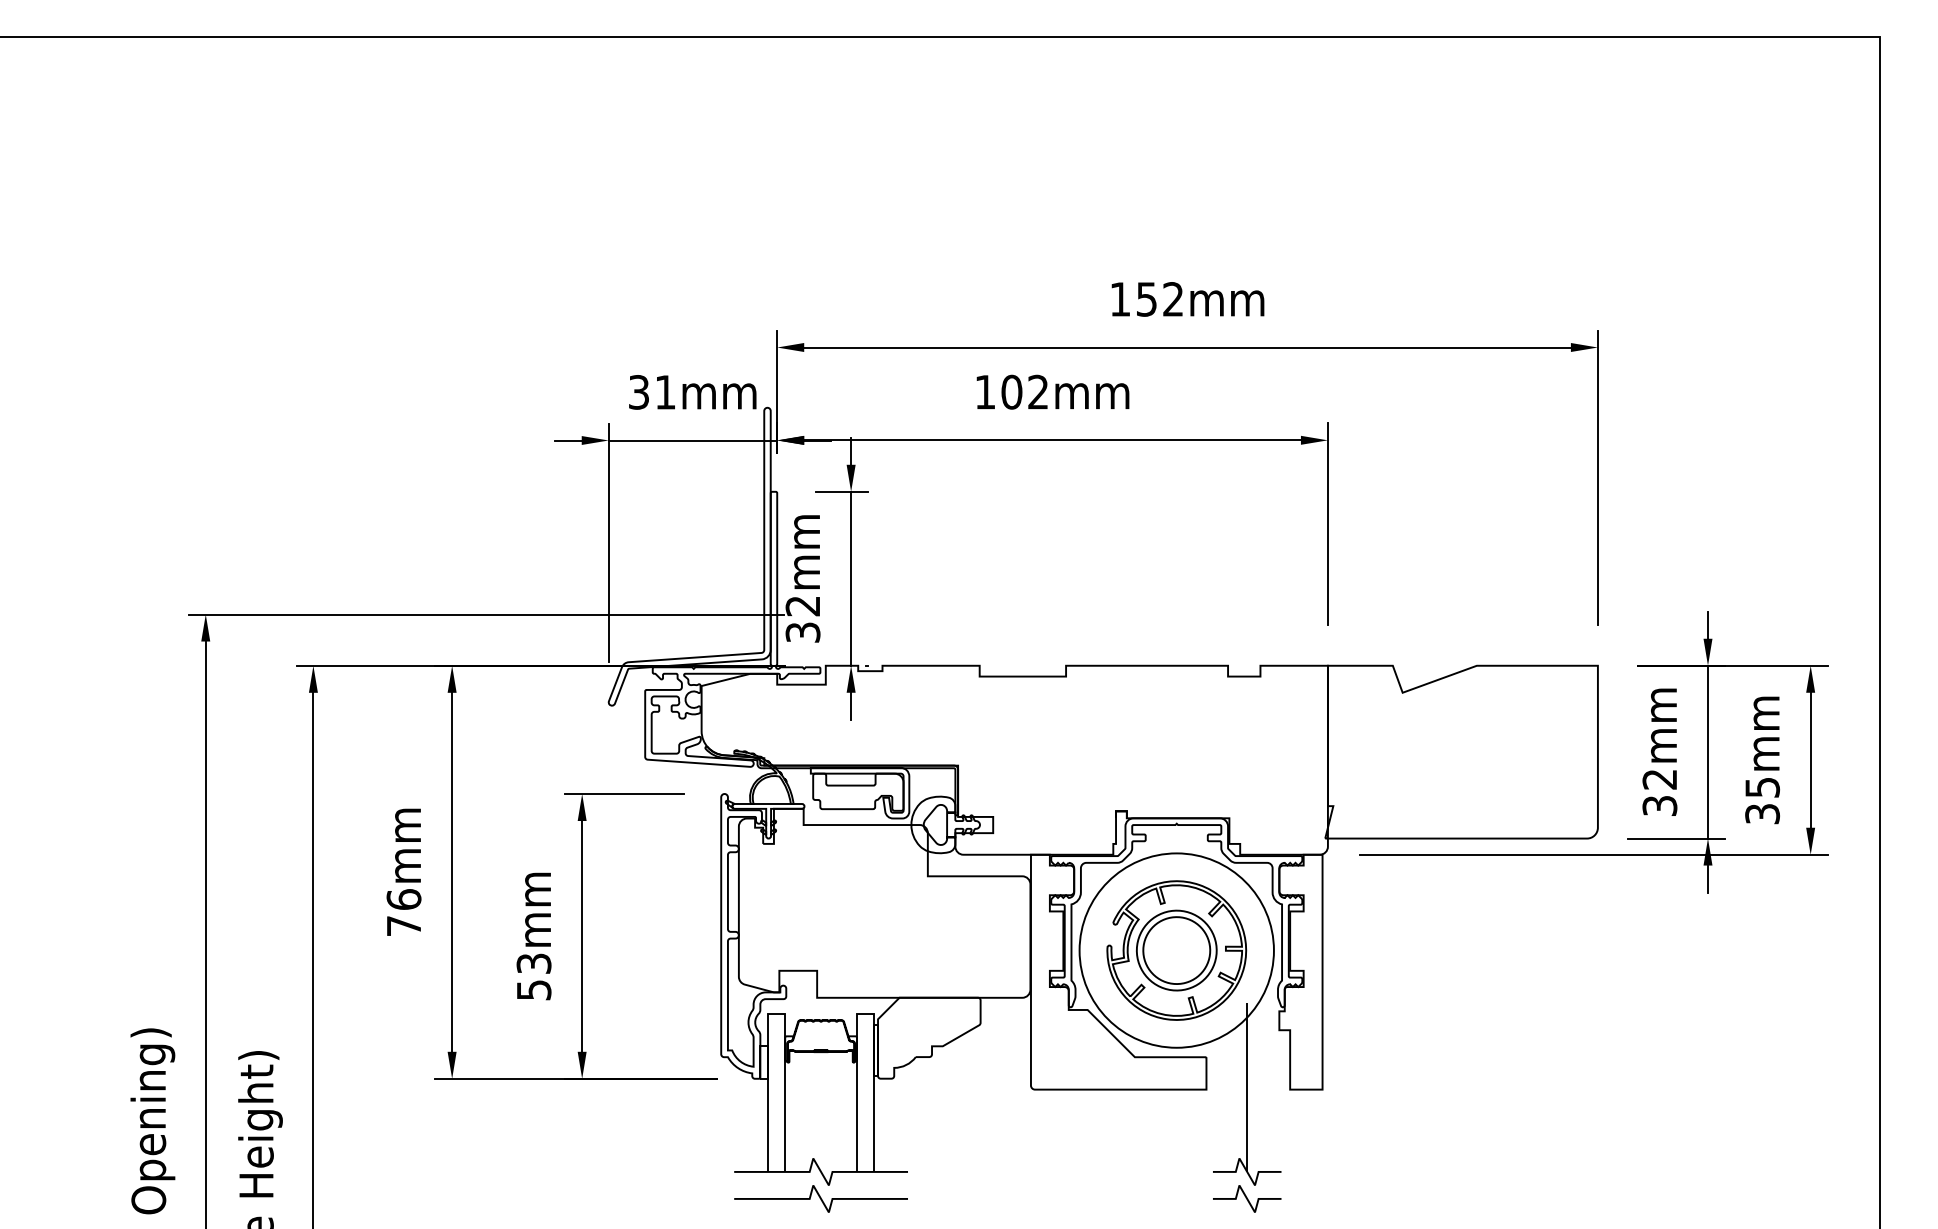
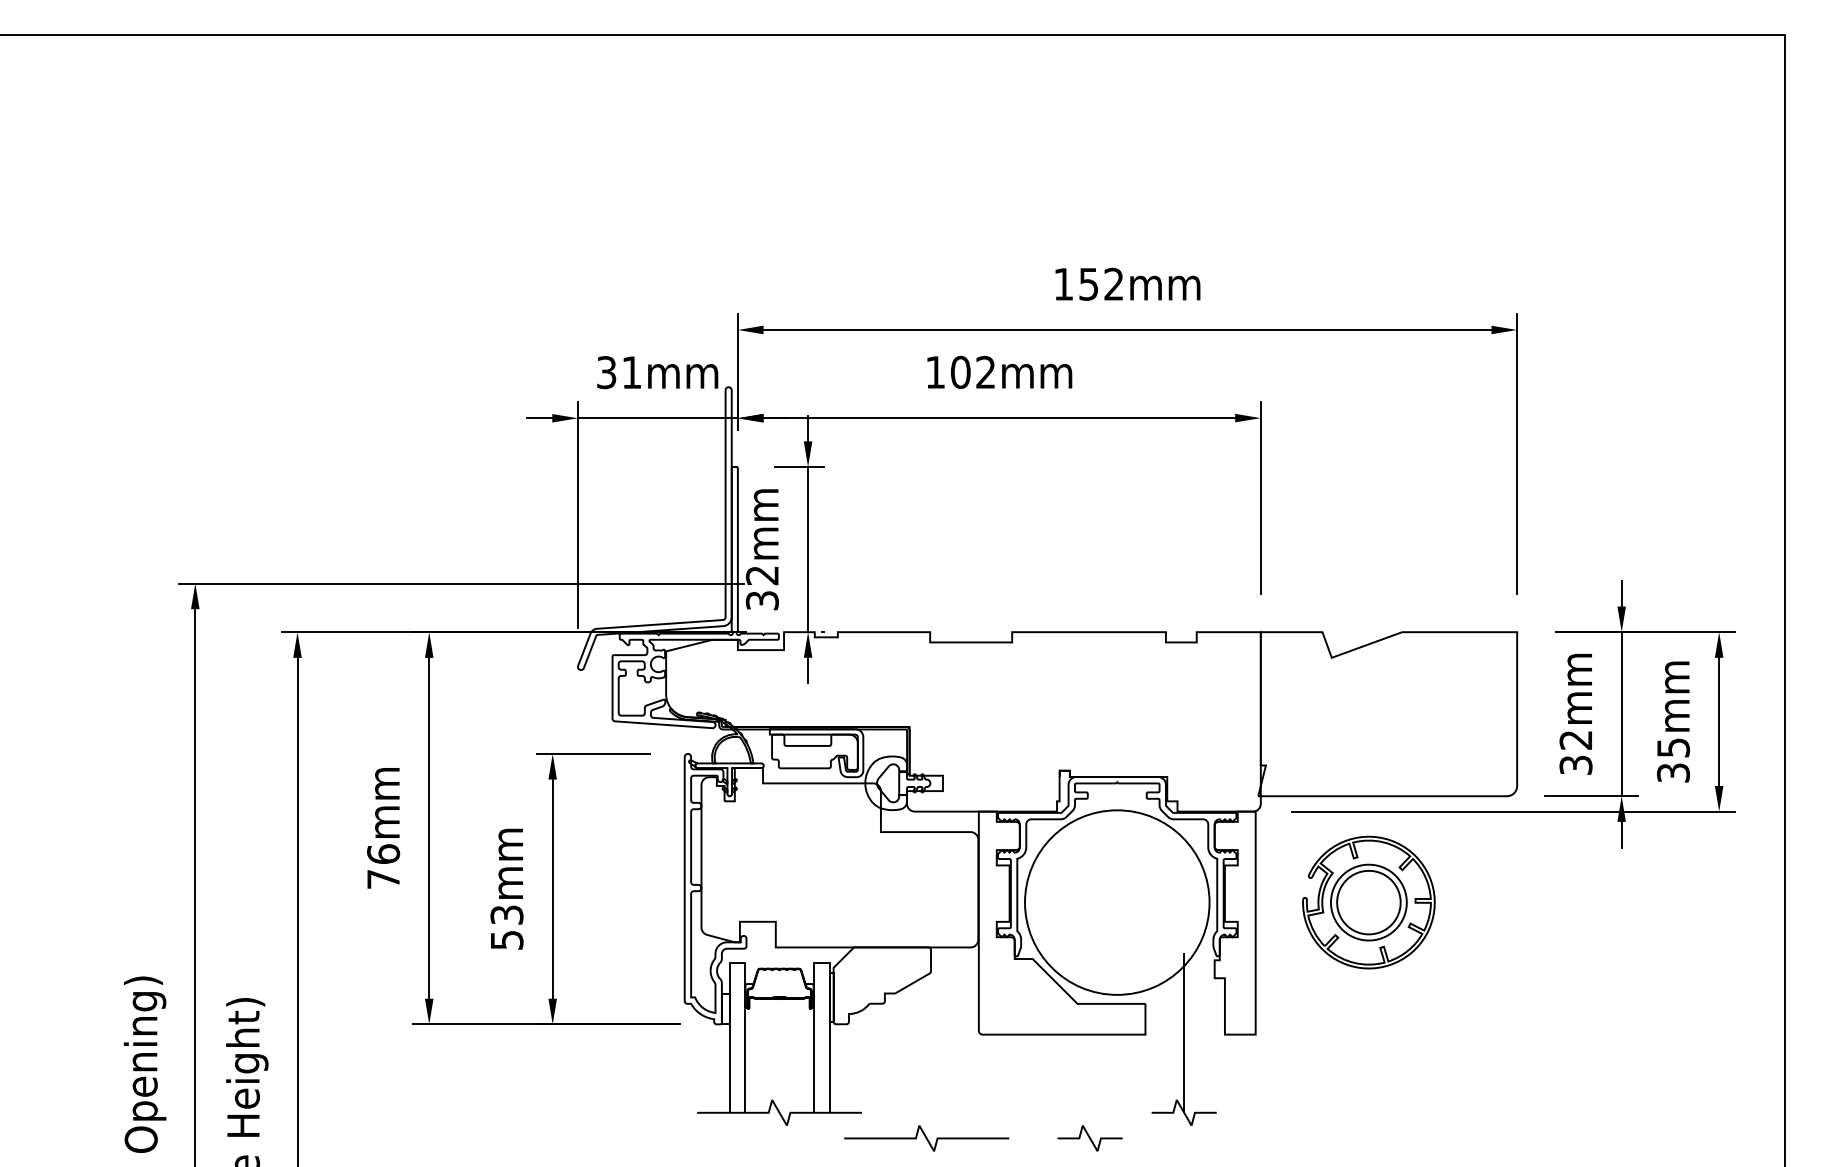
part: (1176, 950) -> (1368, 902), moved
curve: (820, 1198) -> (926, 1138), moved
curve: (1247, 1198) -> (1090, 1138), moved

